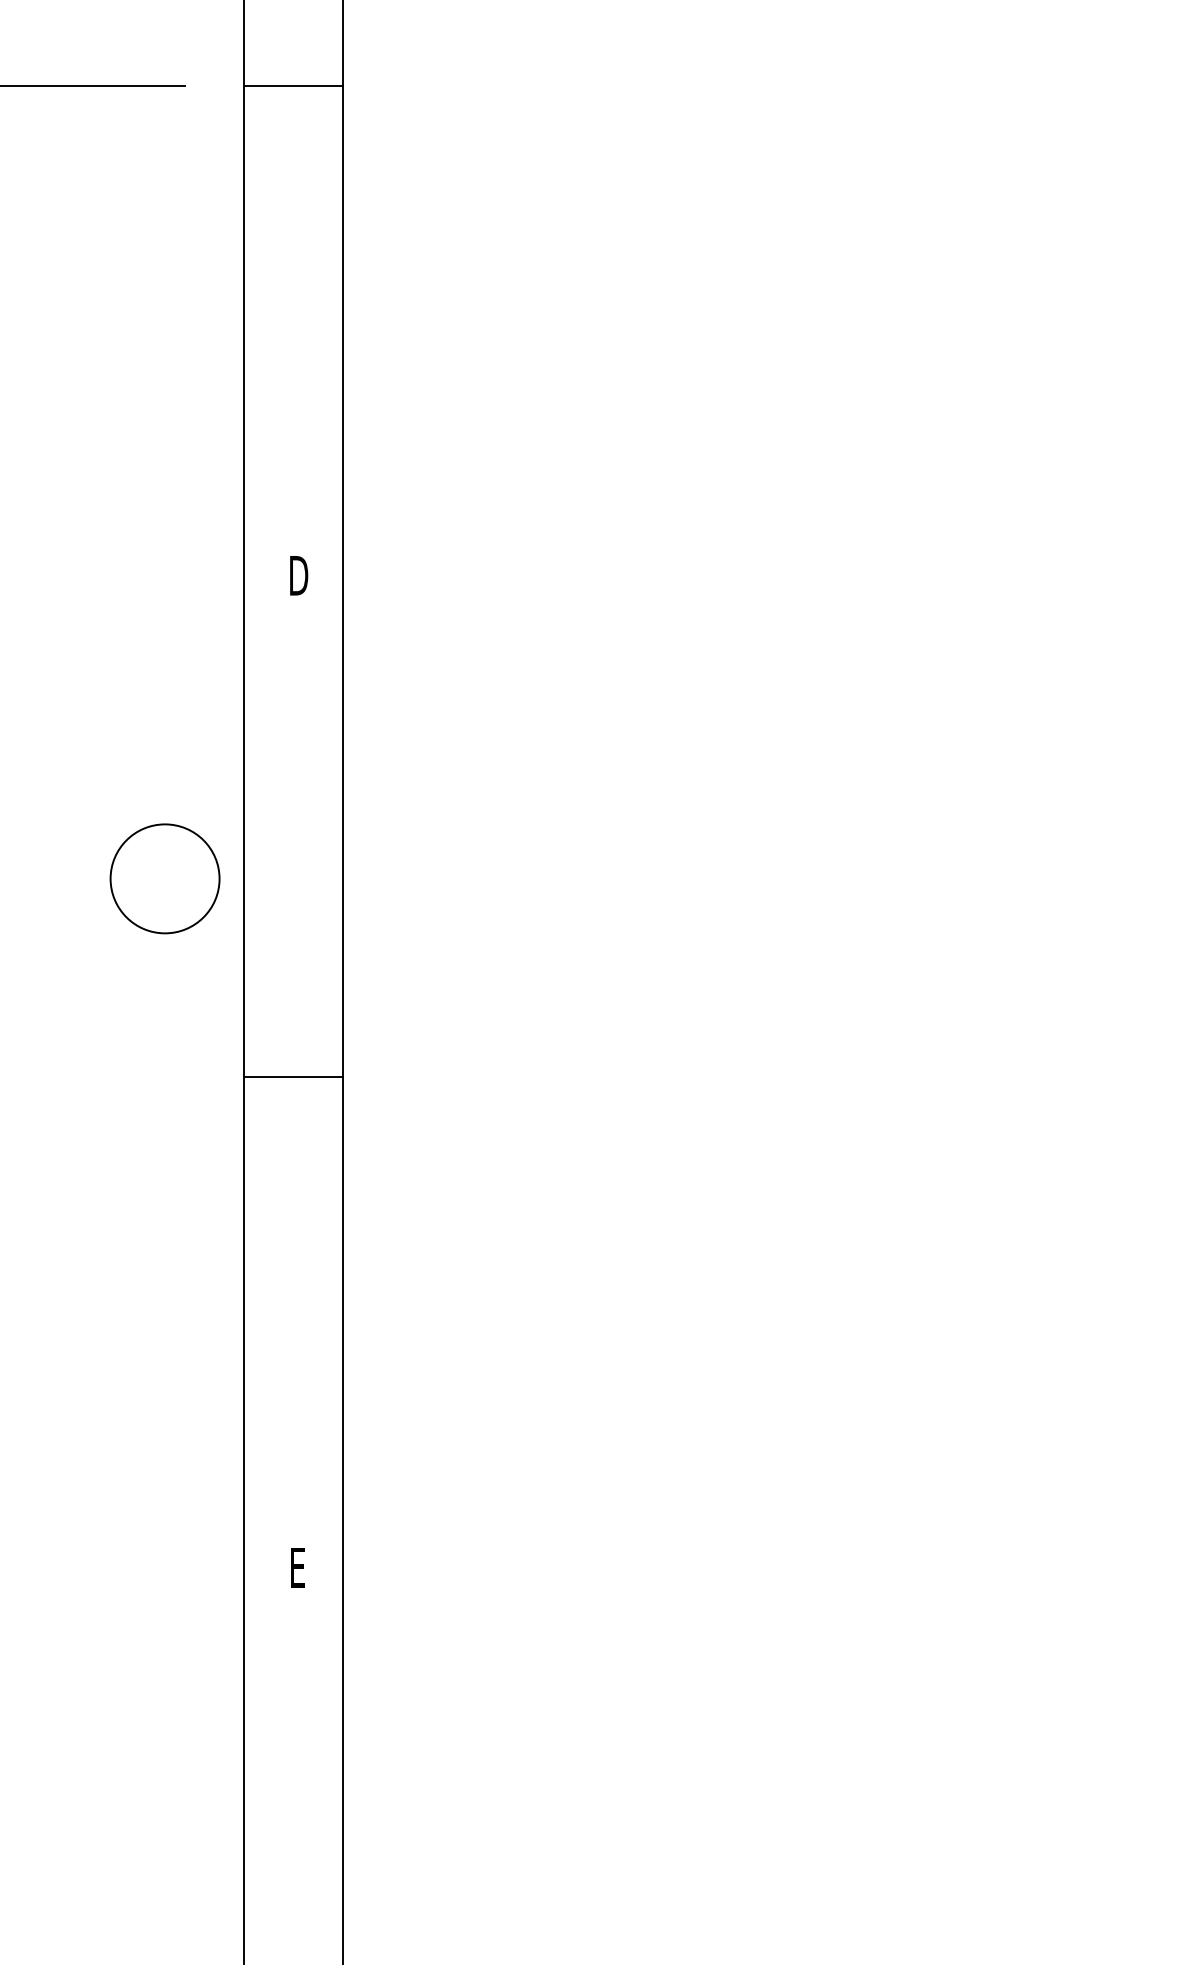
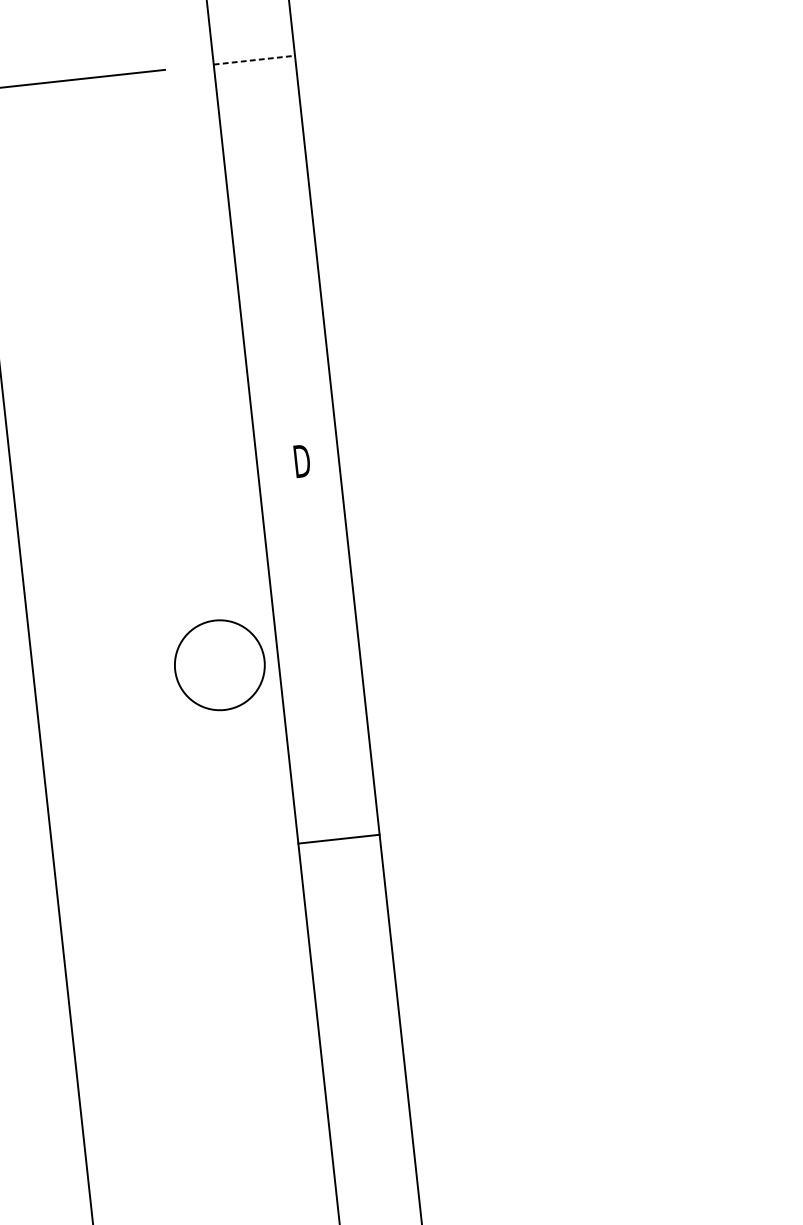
line: (293, 86) -> (254, 60), solid -> dashed
circle: (164, 878) -> (219, 665), moved
line: (293, 1076) -> (338, 838), moved

